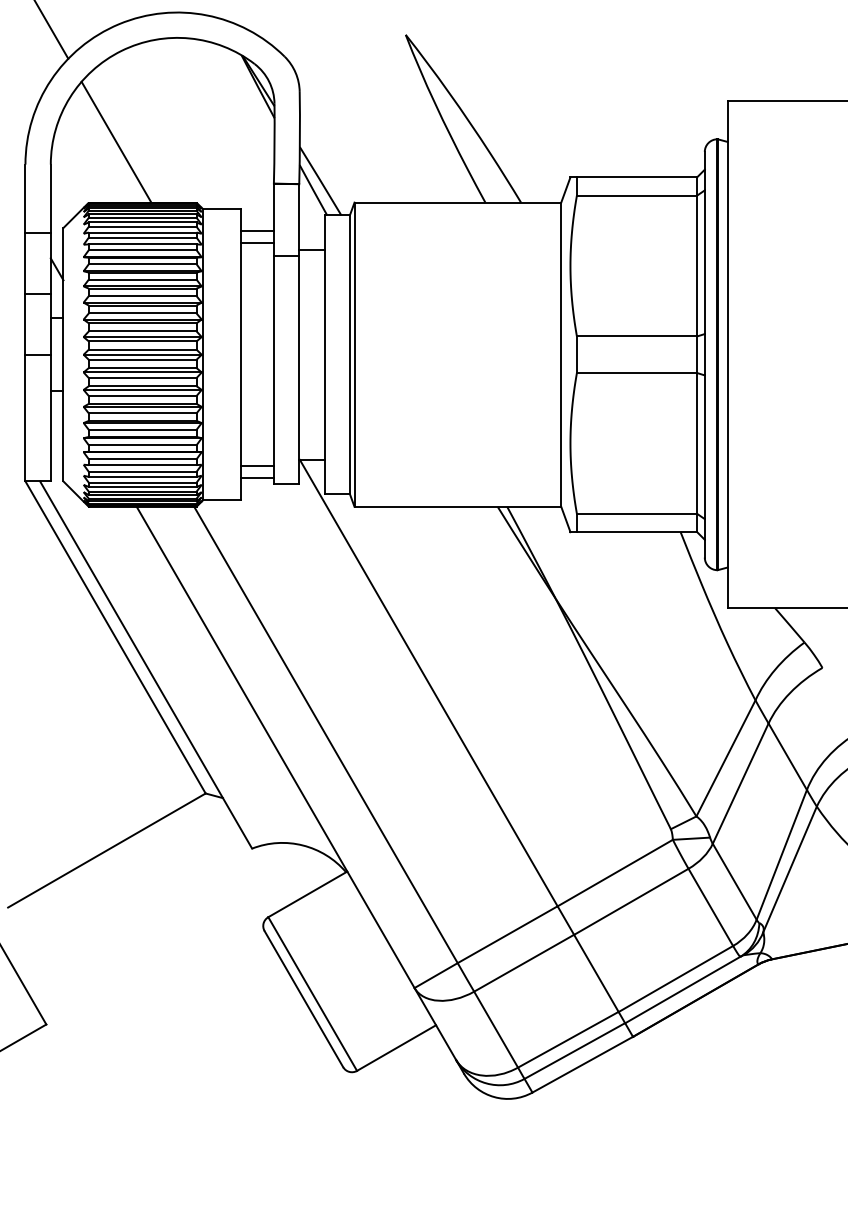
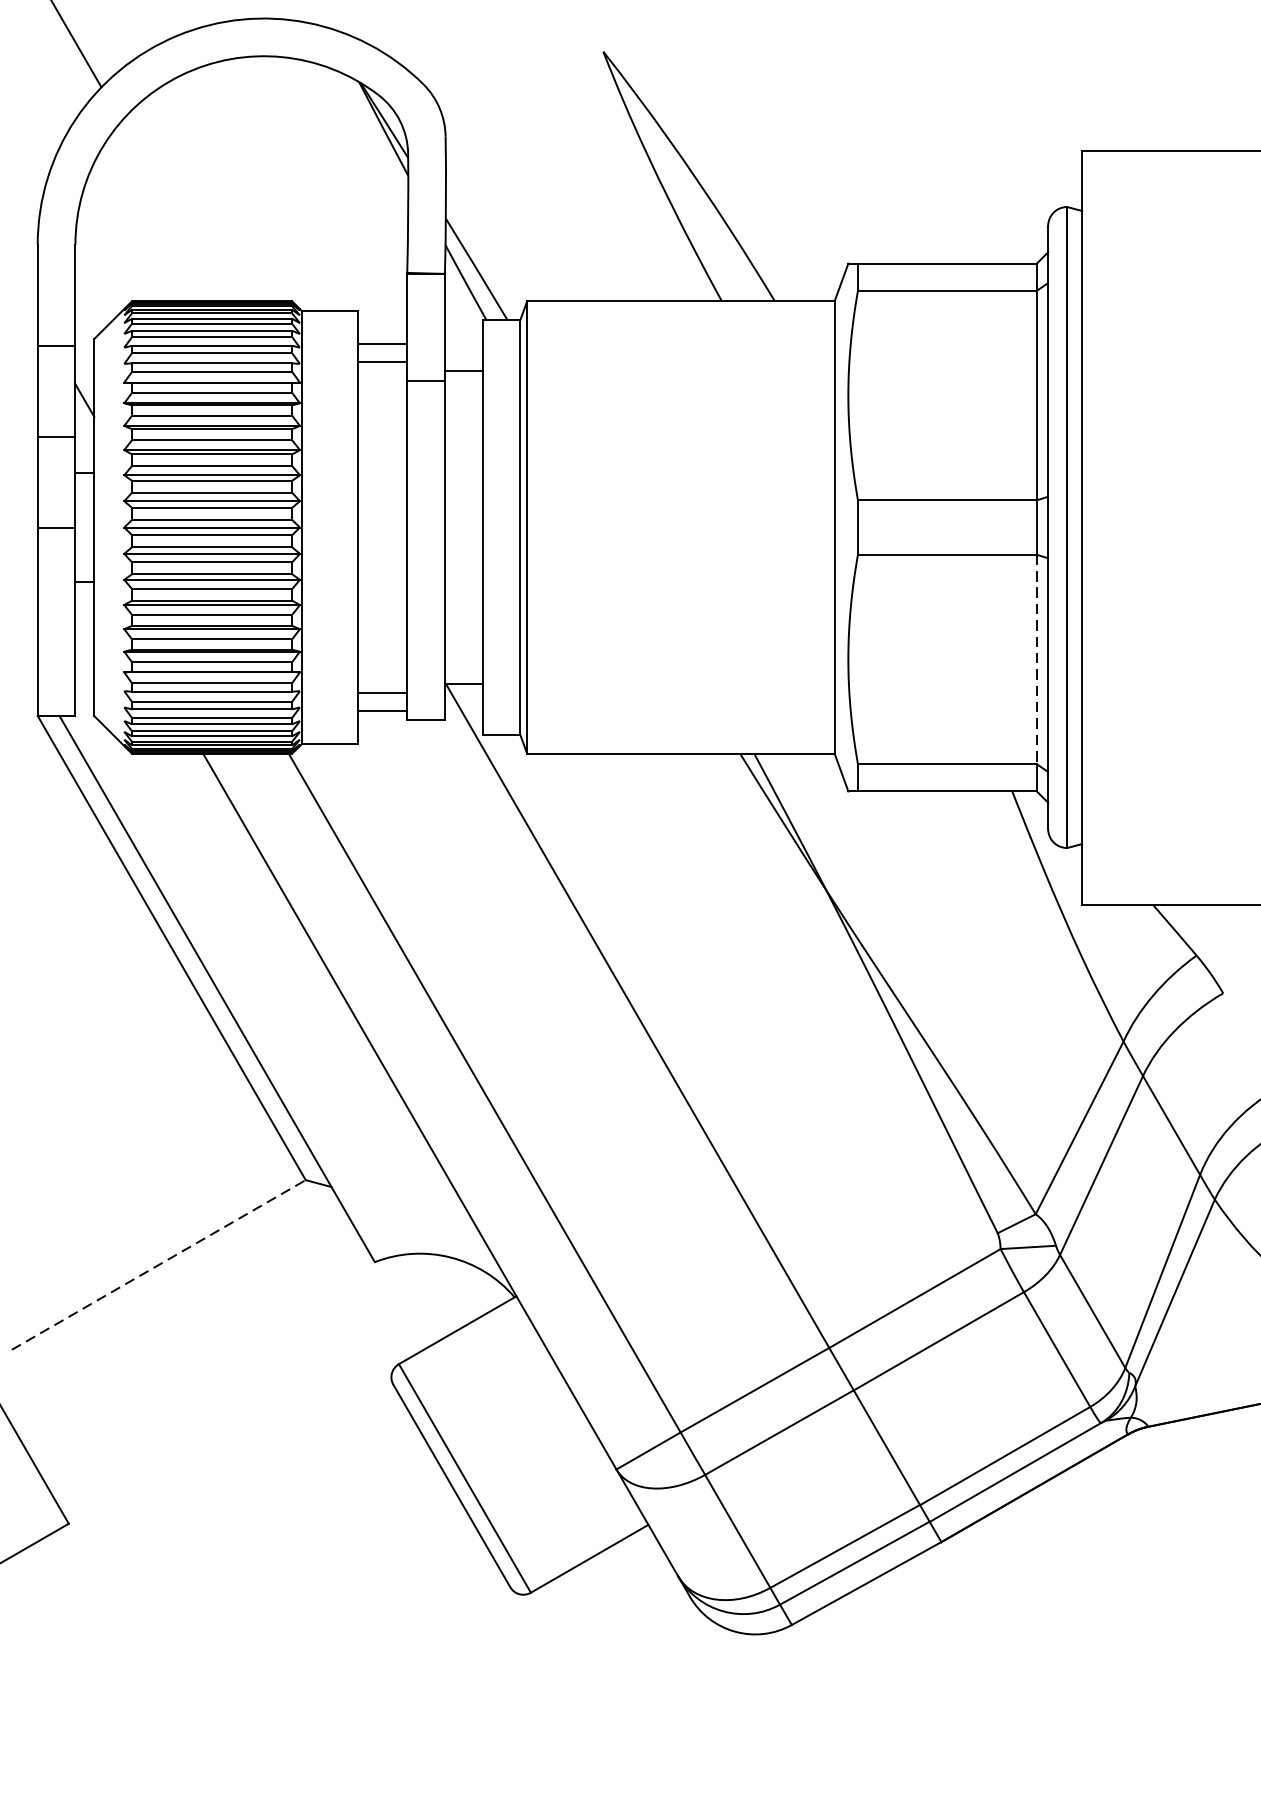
line: (116, 141) -> (173, 210), removed
line: (697, 443) -> (1037, 659), solid -> dashed
line: (107, 850) -> (159, 1264), solid -> dashed

